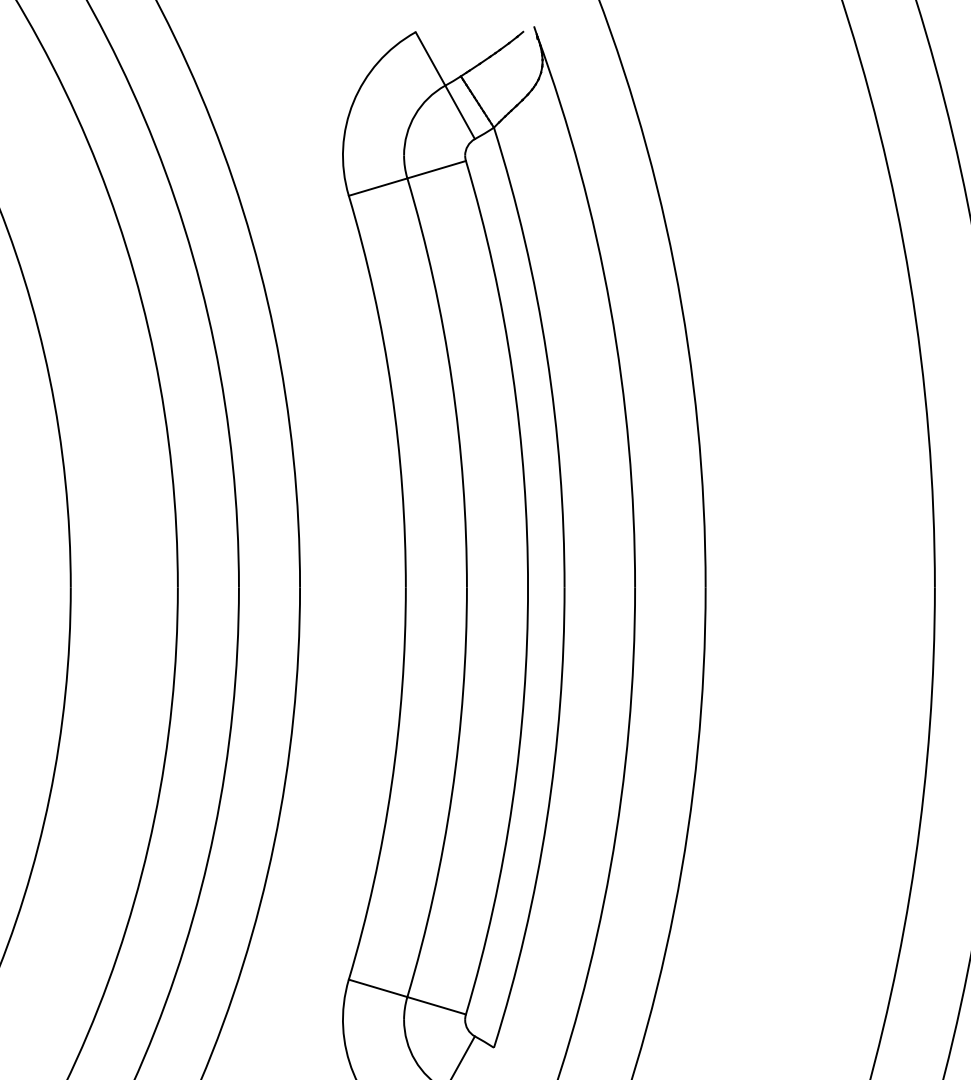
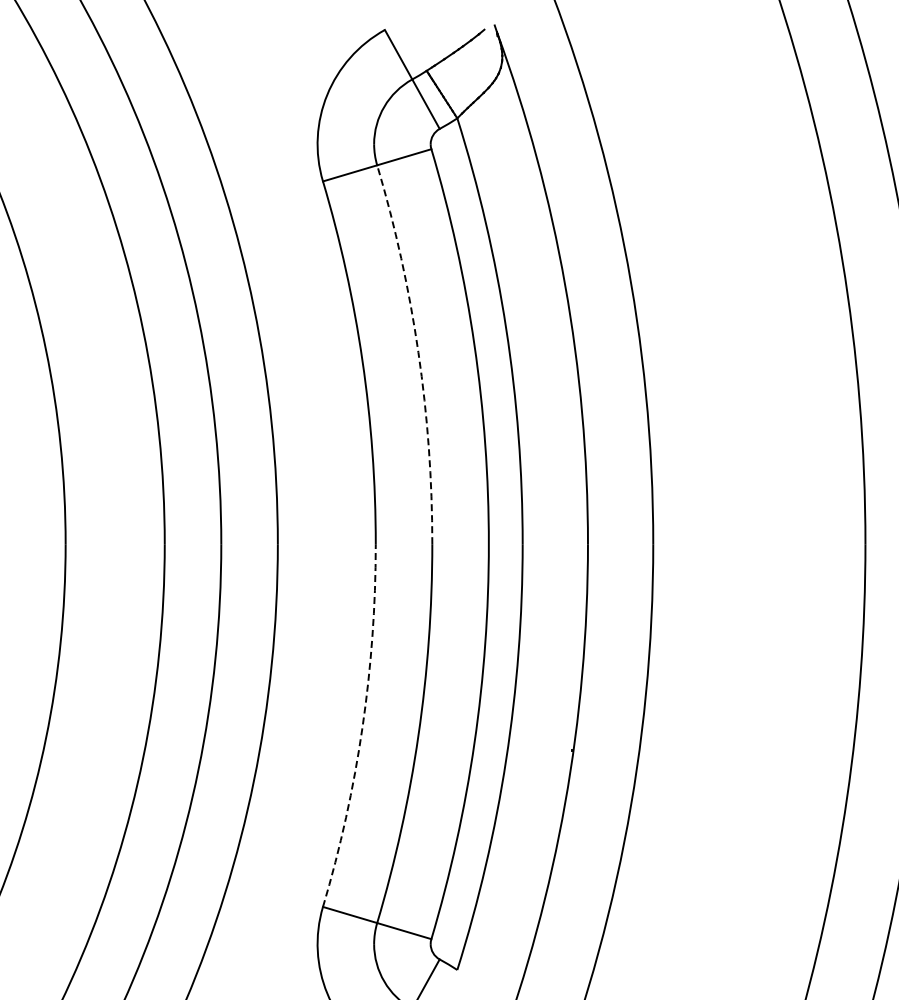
arc: (452, 380) -> (418, 352), solid -> dashed
arc: (391, 785) -> (362, 727), solid -> dashed

